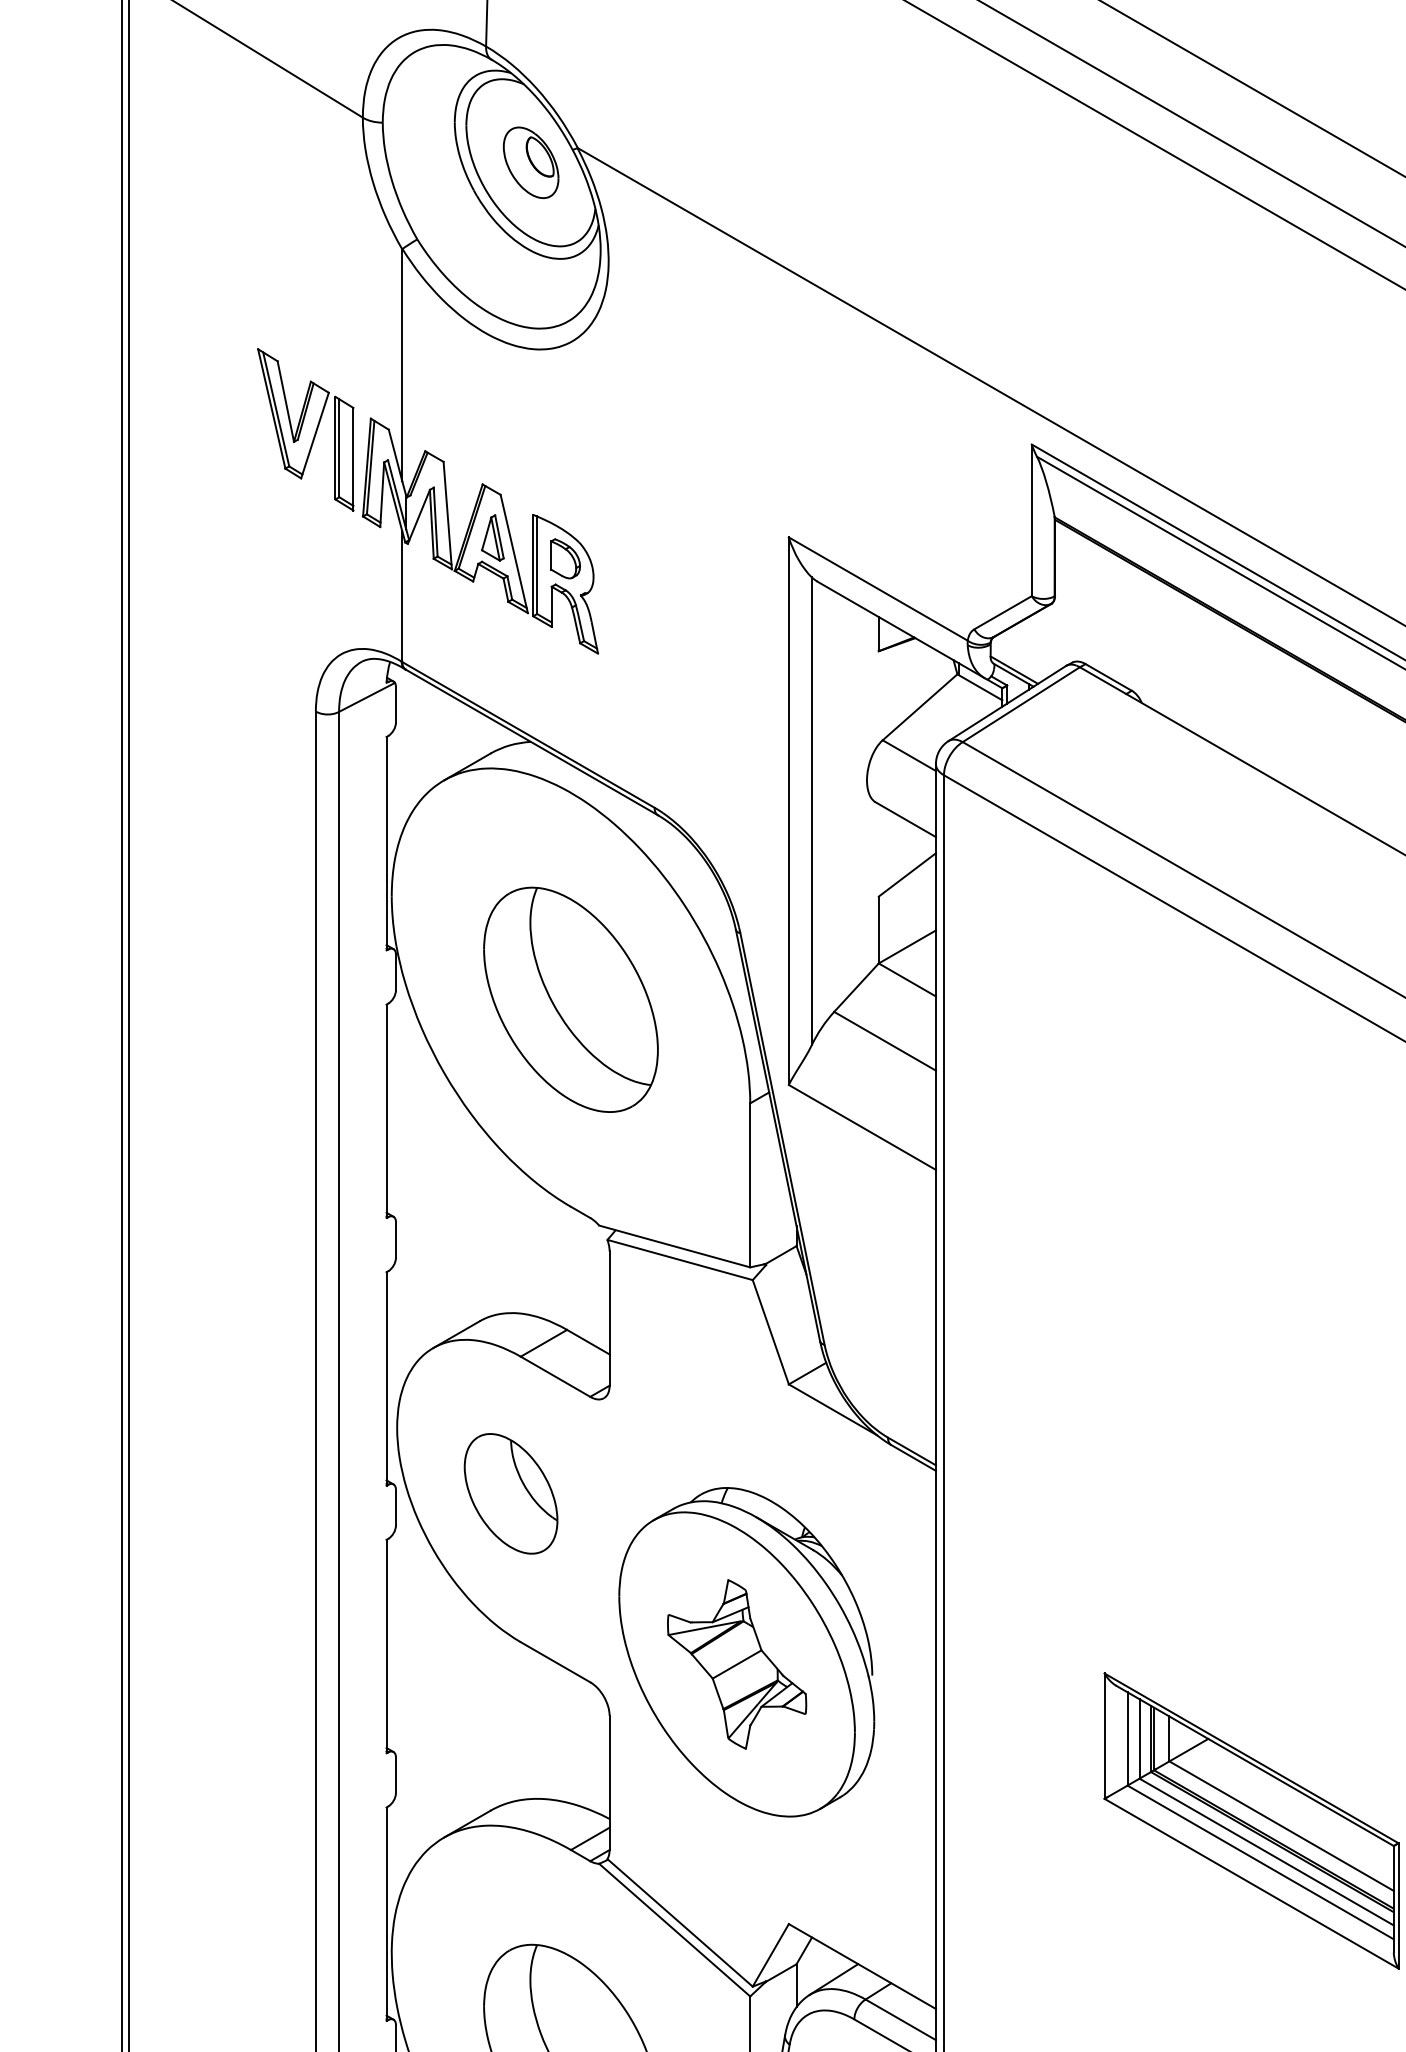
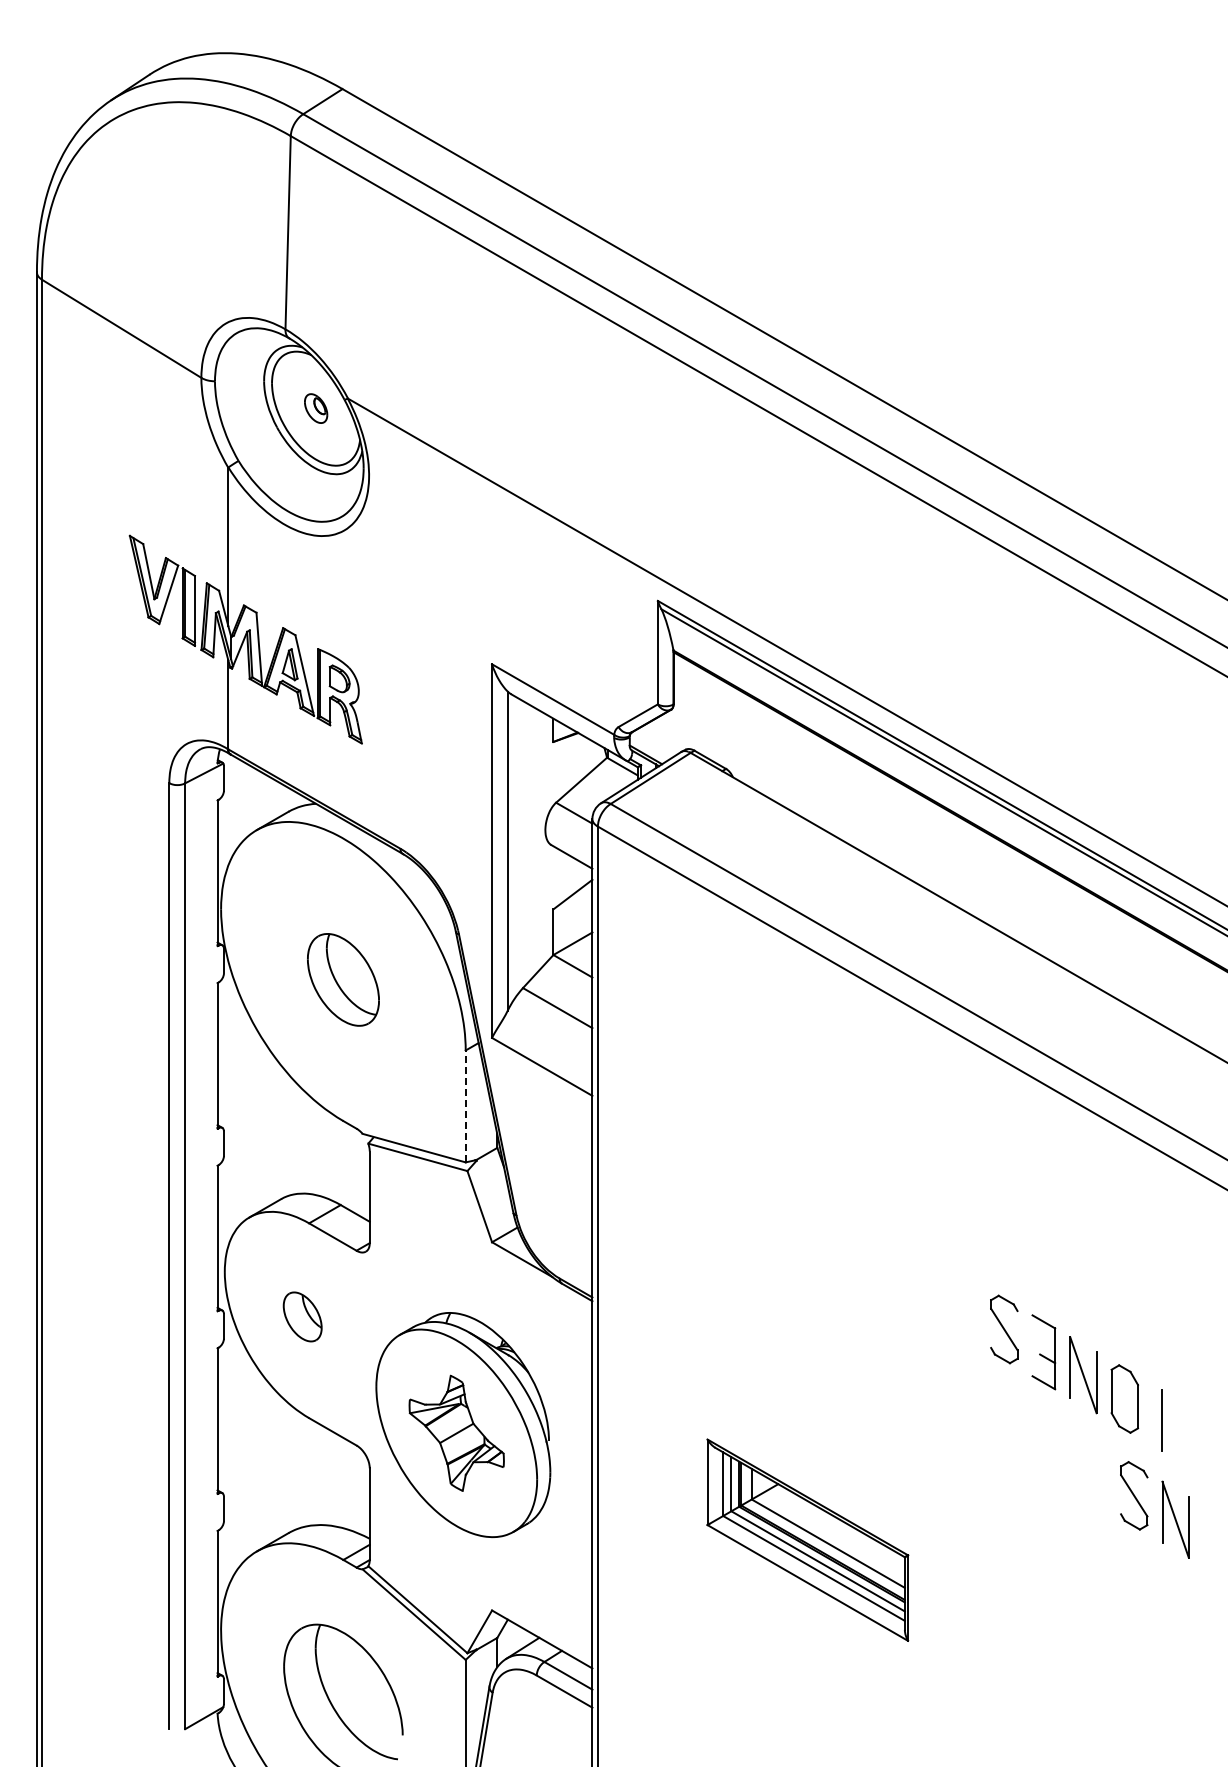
part: (530, 162) -> (315, 408), size x0.6
part: (571, 999) -> (343, 979), size x0.6
line: (749, 1185) -> (465, 1106), solid -> dashed
part: (511, 1493) -> (302, 1316), size x0.6

